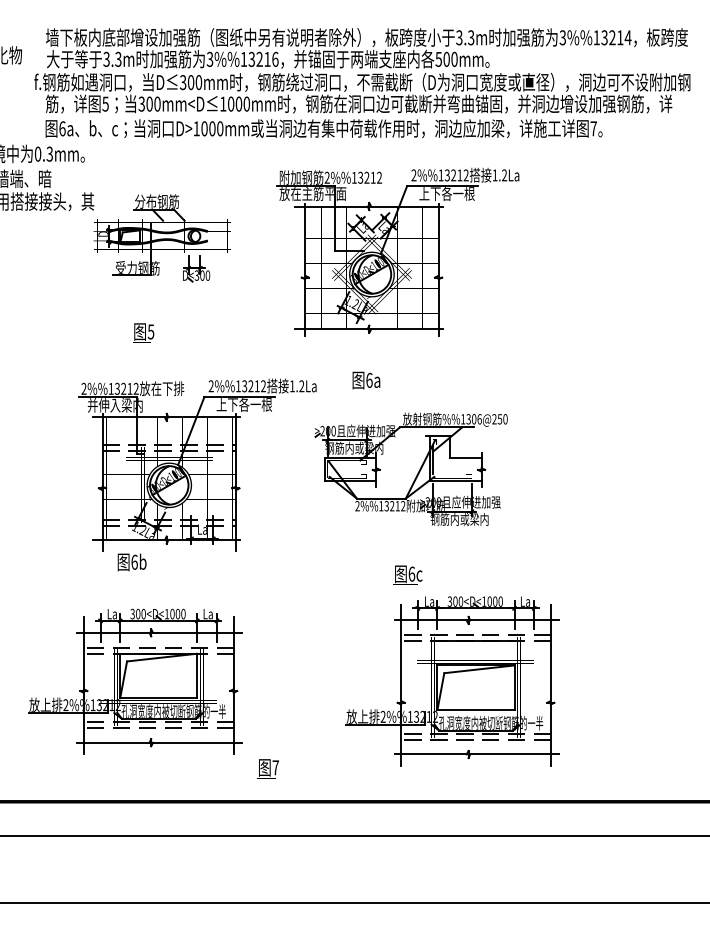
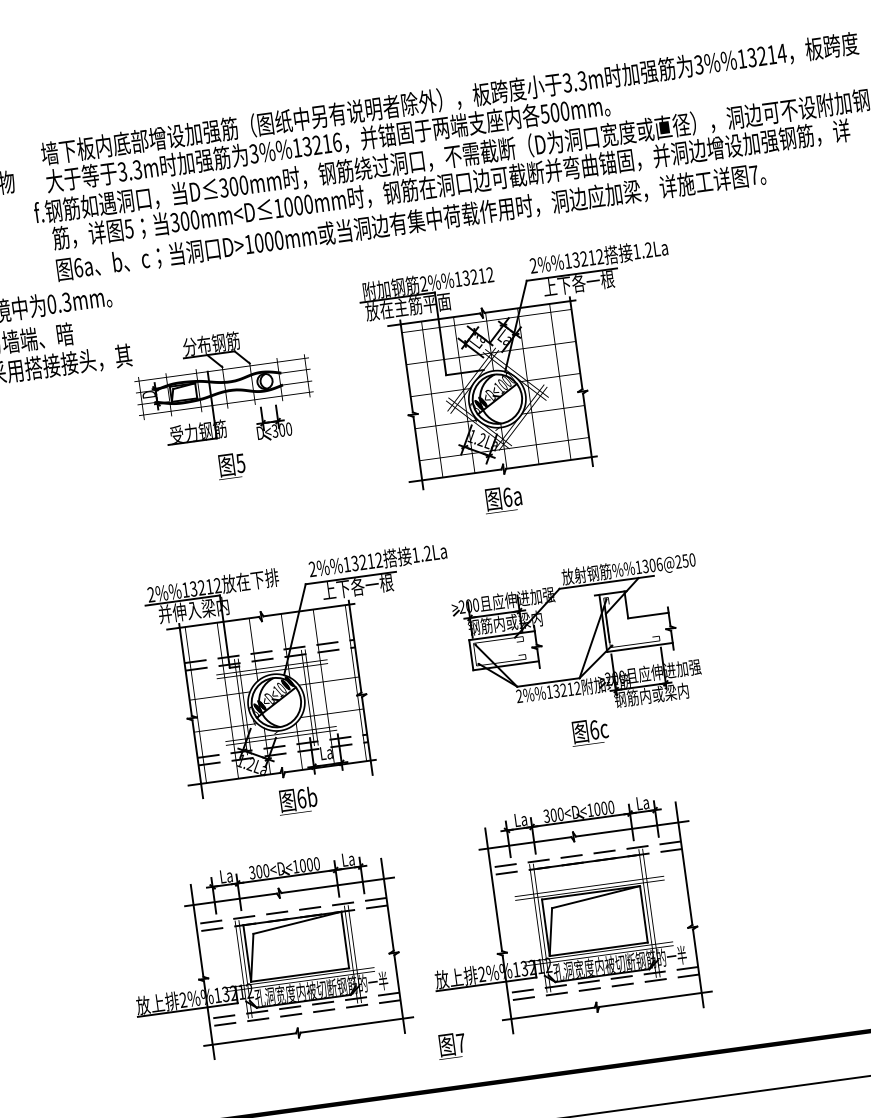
text: (143, 332) -> (231, 465), moved
text: (366, 380) -> (503, 498), moved
text: (131, 562) -> (297, 799), moved
text: (407, 574) -> (588, 731), moved
part: (452, 681) -> (563, 917), moved

